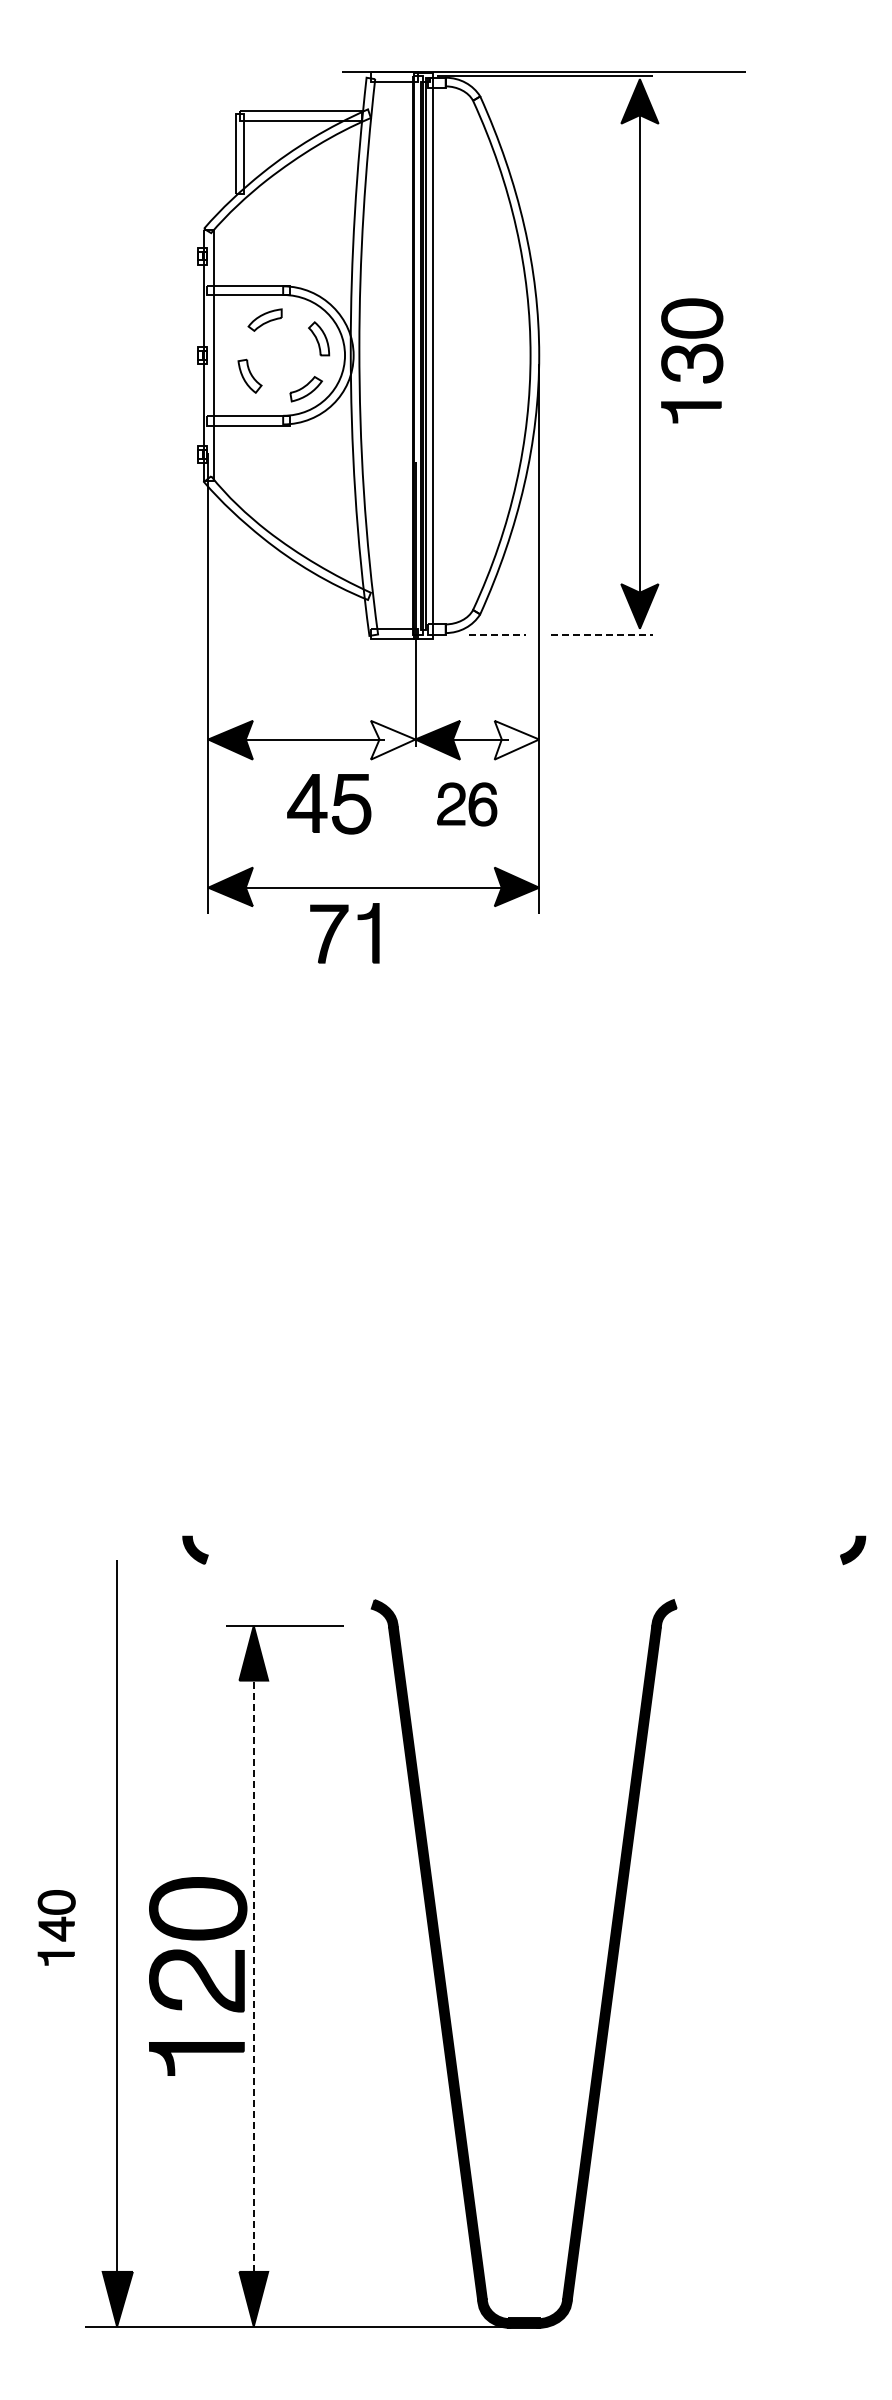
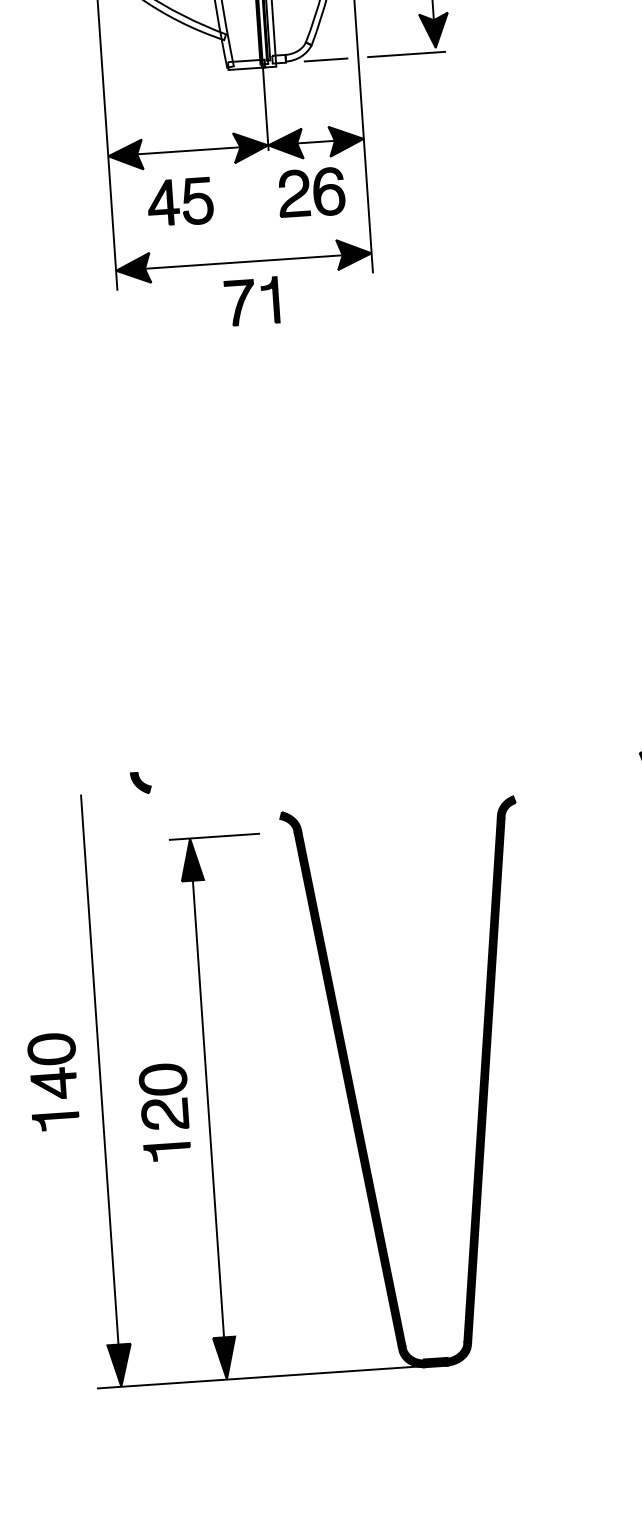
line: (497, 634) -> (326, 59), dashed -> solid
line: (602, 634) -> (407, 54), dashed -> solid
fill: (392, 739) -> (250, 146), added
fill: (516, 739) -> (346, 140), added
part: (329, 804) -> (180, 202), moved
part: (466, 804) -> (311, 192), size x1.43
part: (336, 929) -> (245, 299), moved
part: (56, 1927) -> (53, 1081), size x1.67
part: (197, 1976) -> (165, 1112), size x0.62
line: (253, 1976) -> (208, 1109), dashed -> solid

